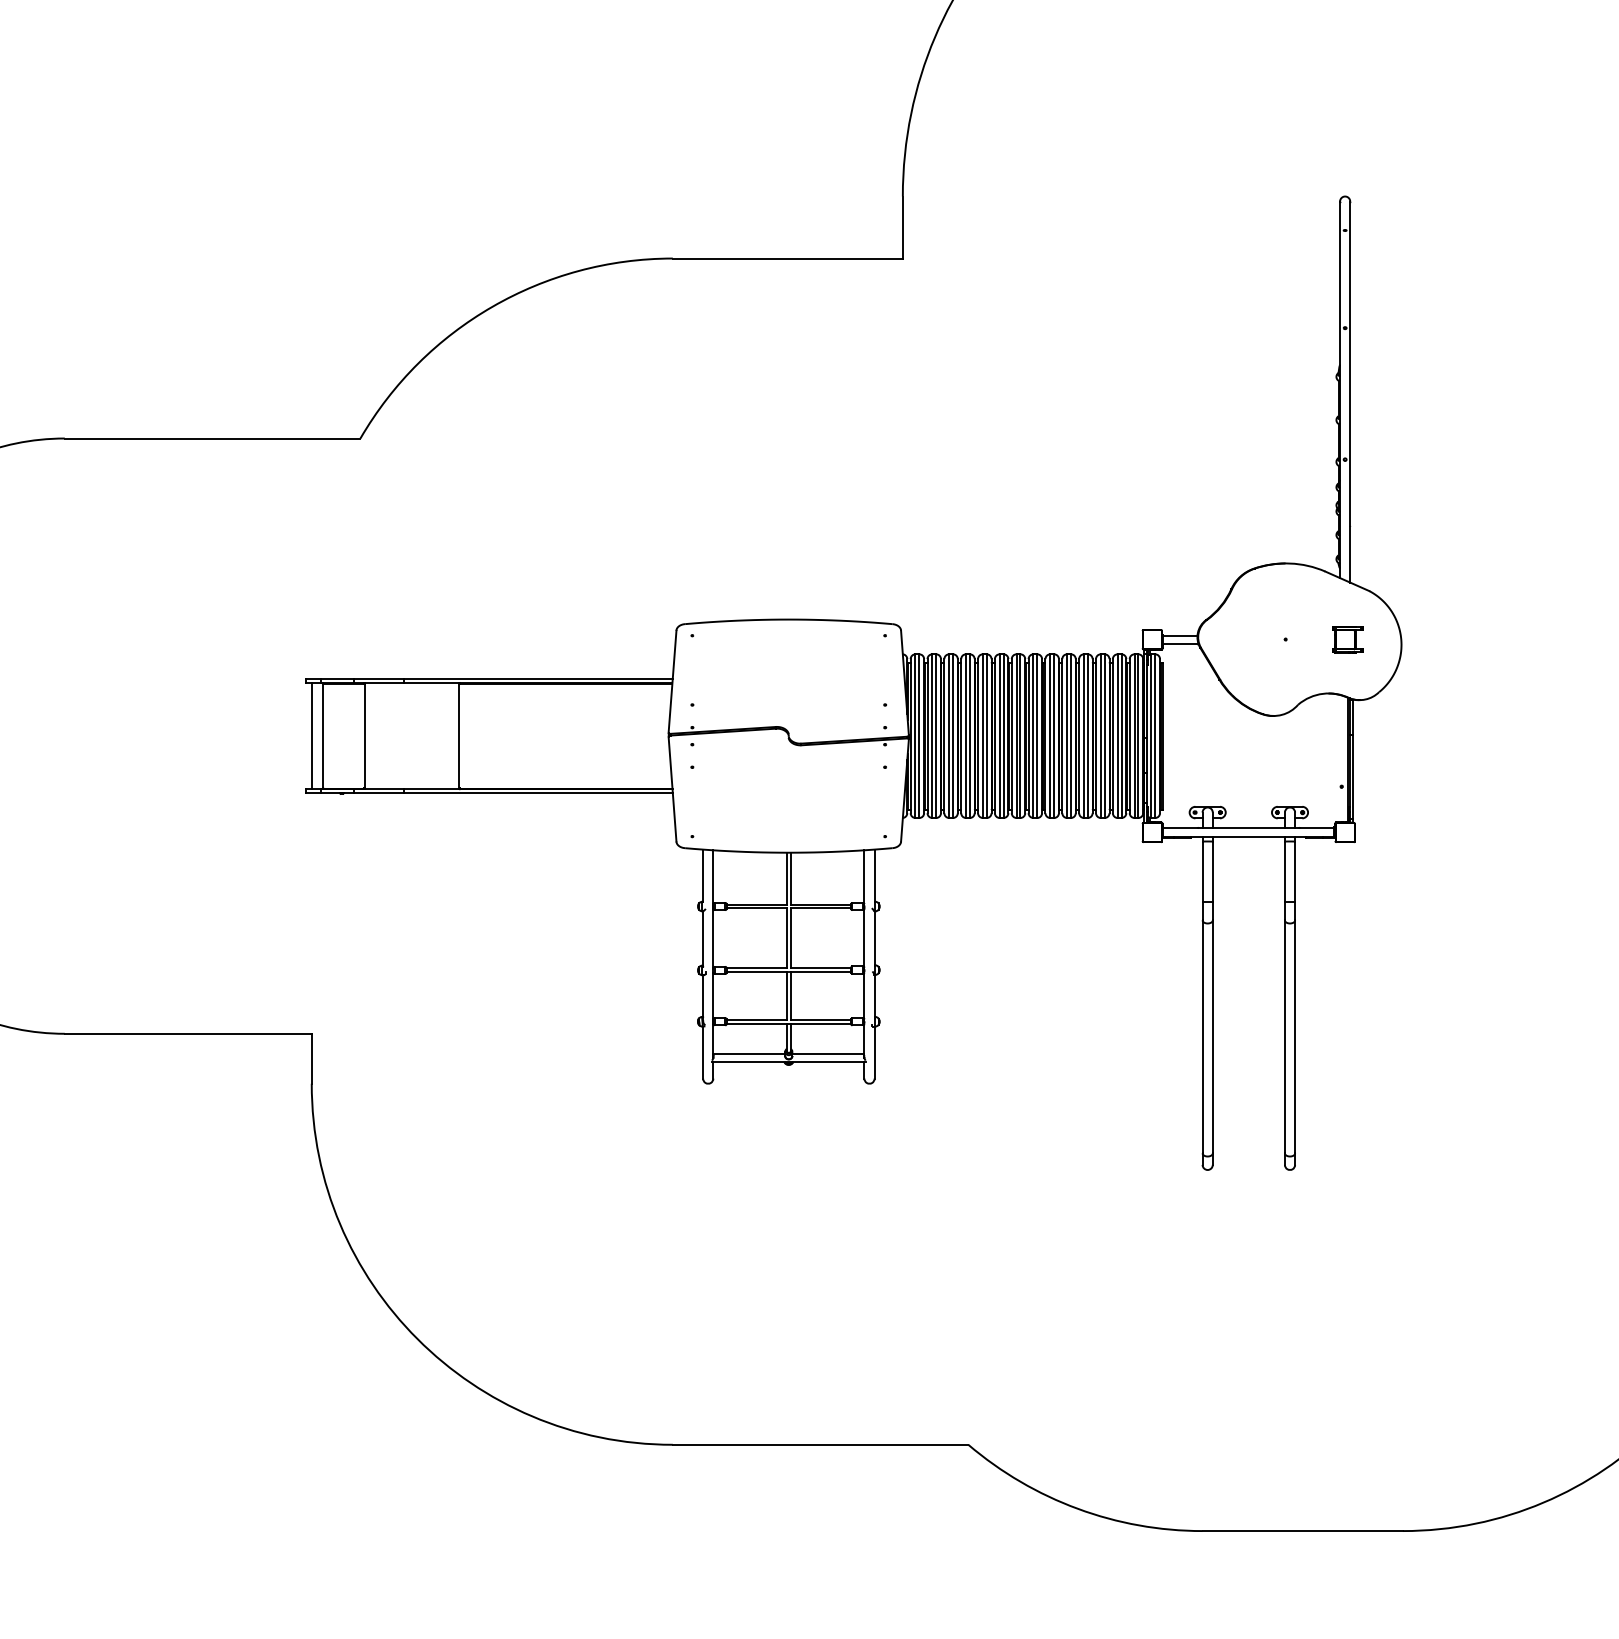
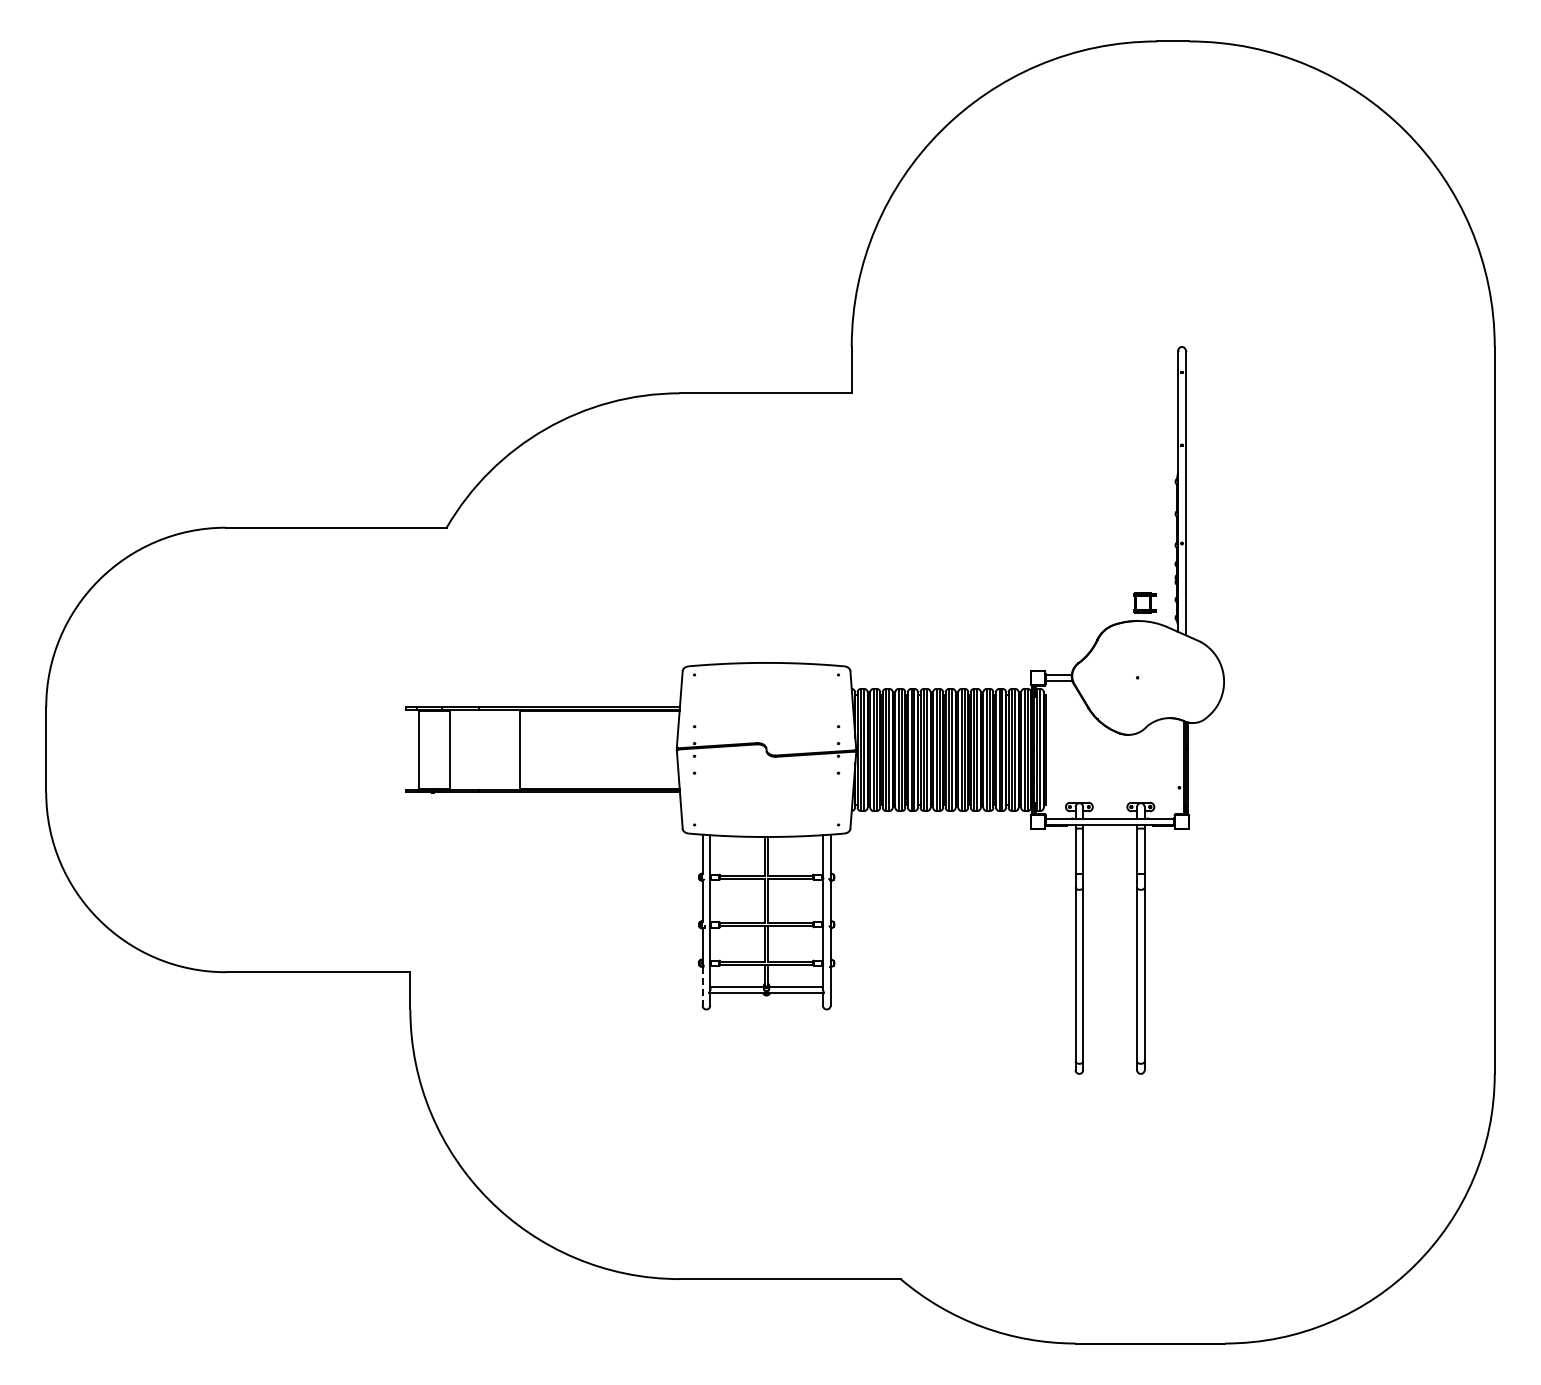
part: (1347, 639) -> (1144, 602), moved
line: (311, 735) -> (410, 749), removed
line: (702, 1052) -> (702, 986), solid -> dashed

